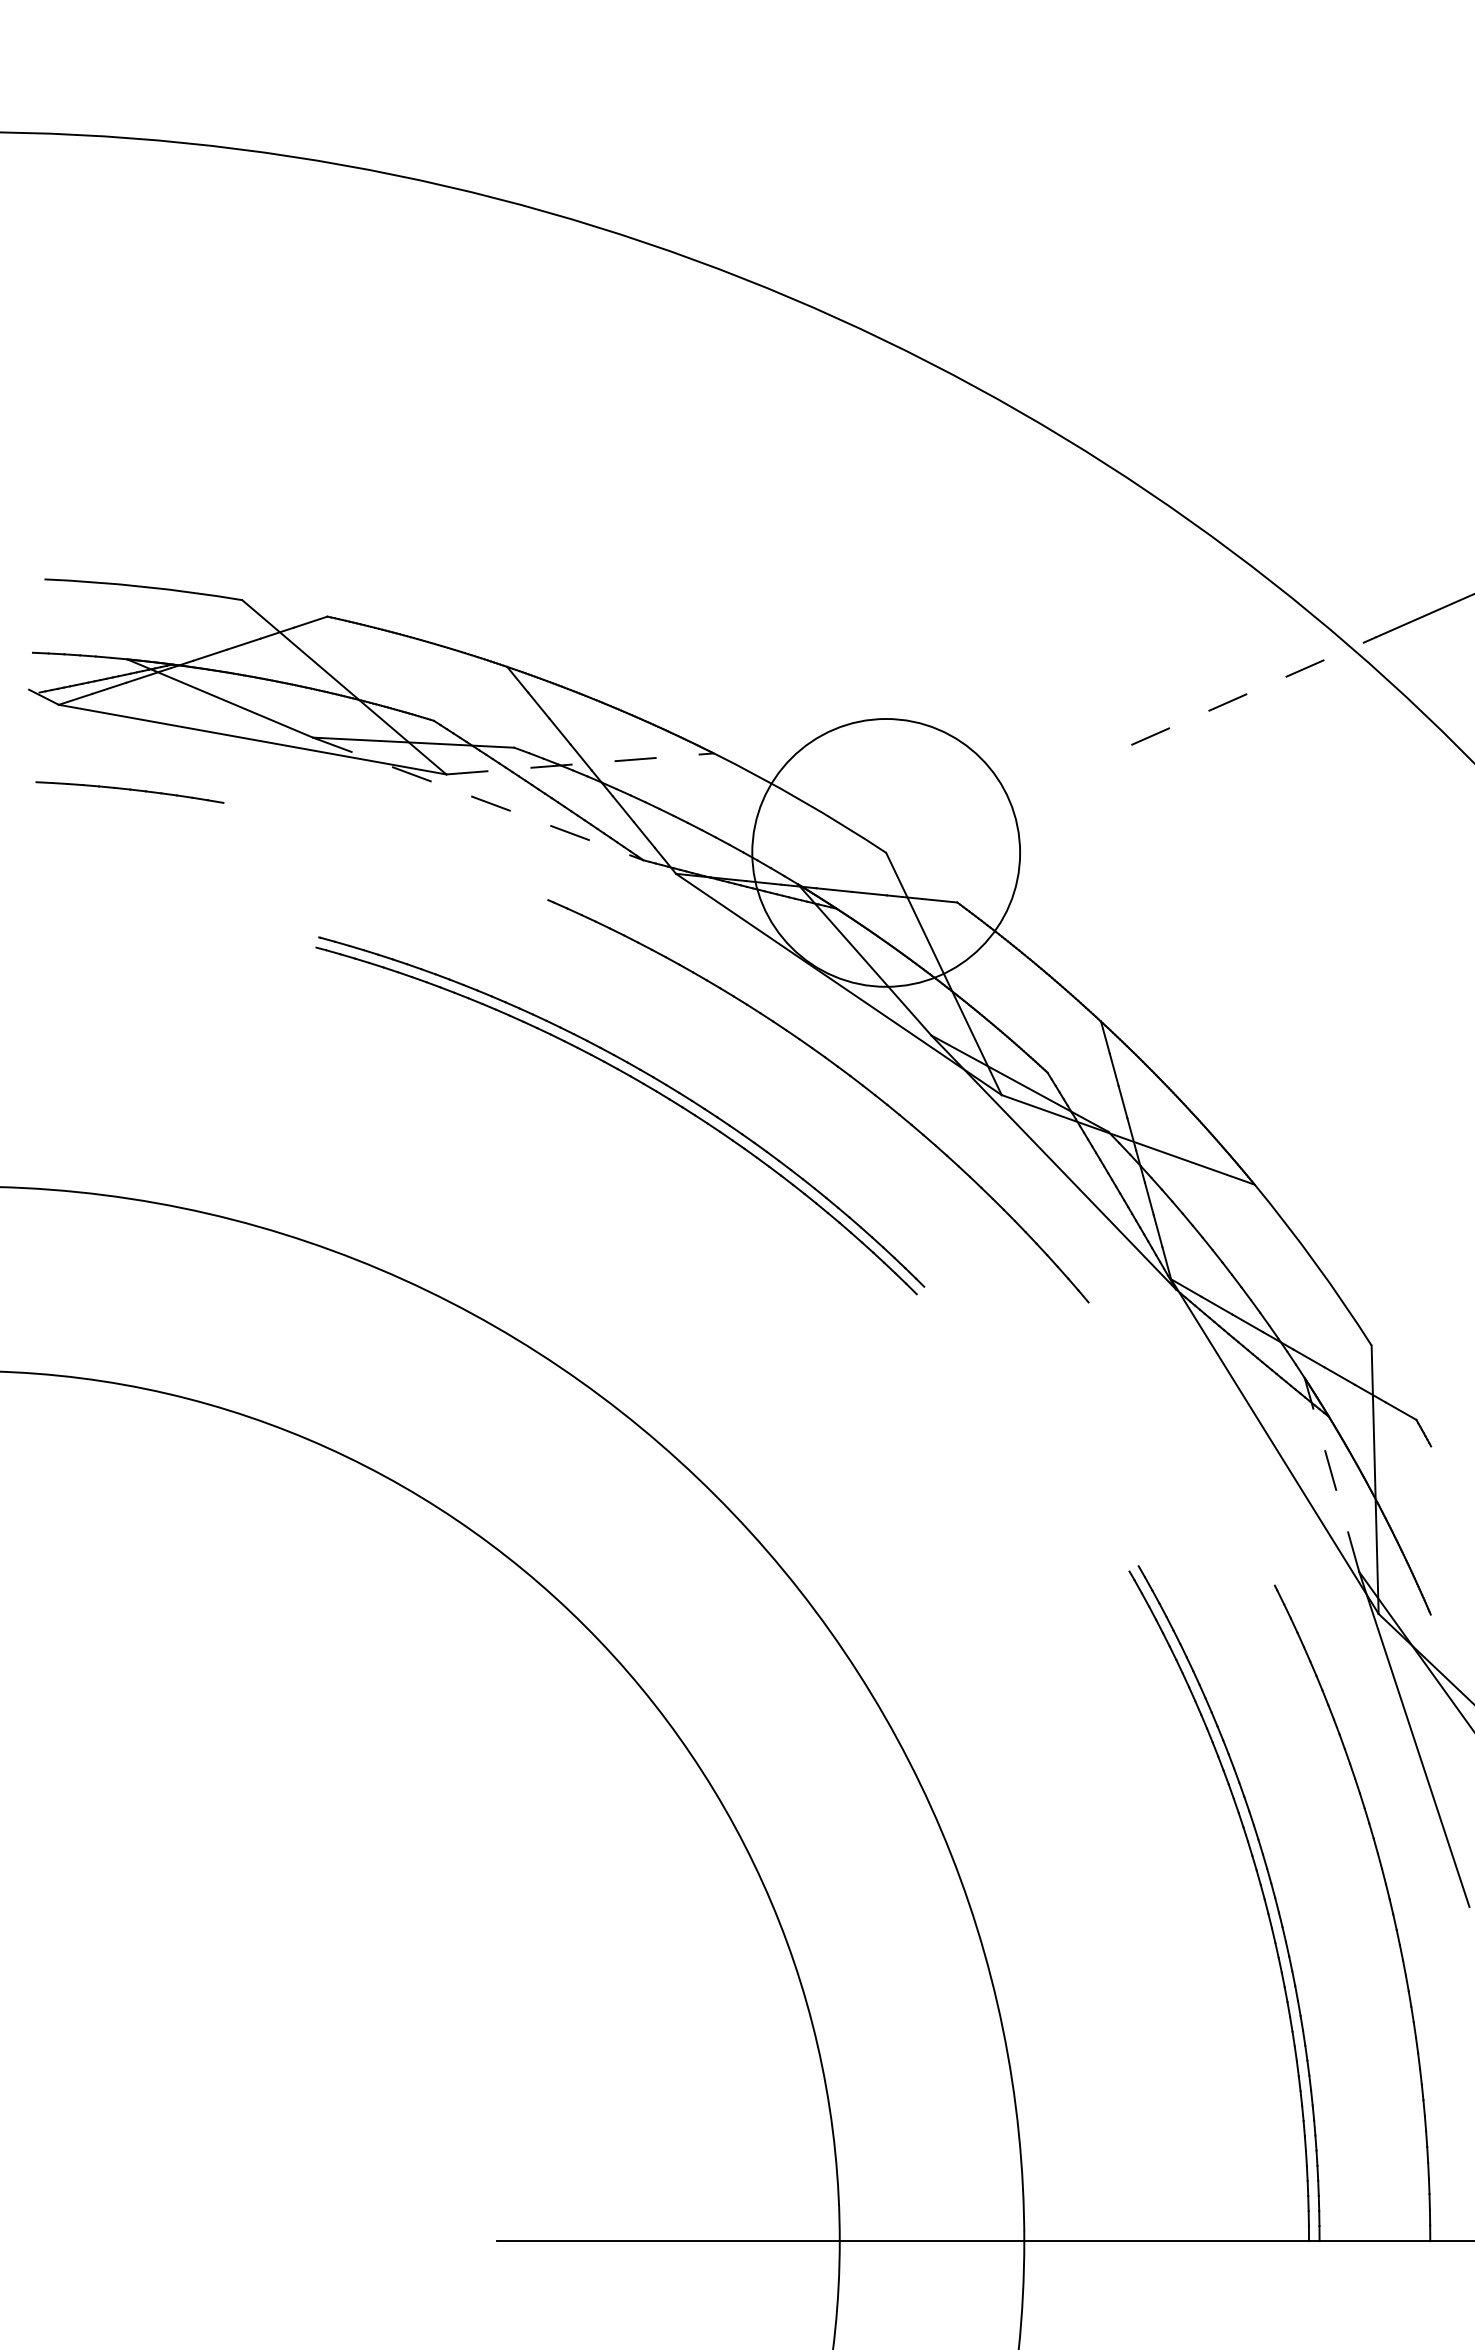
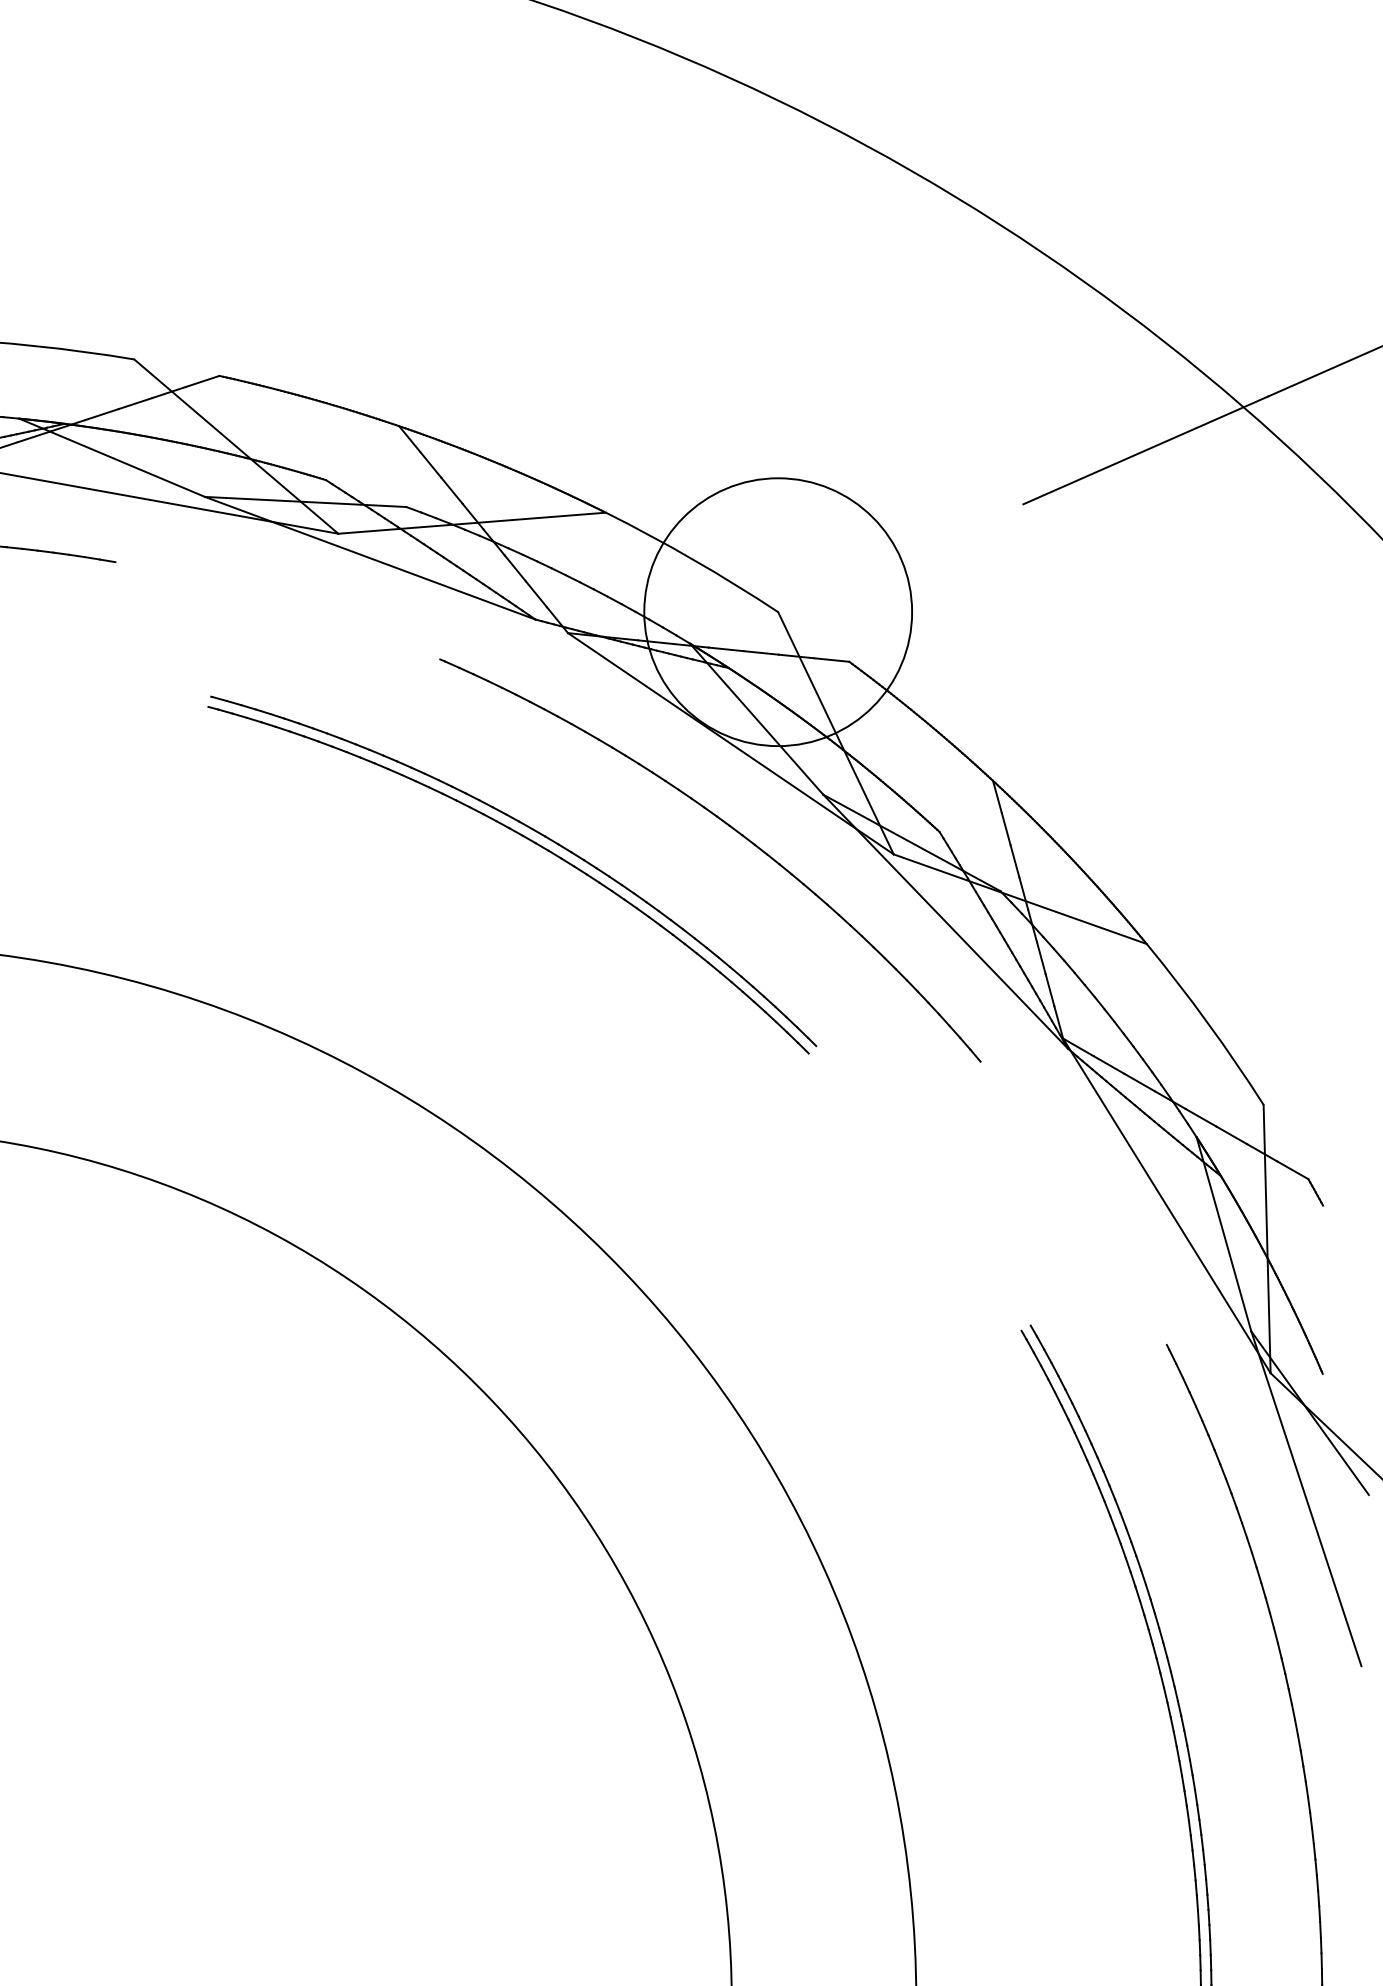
line: (1253, 691) -> (1145, 450), dashed -> solid
line: (580, 763) -> (472, 522), dashed -> solid
line: (478, 799) -> (370, 558), dashed -> solid
line: (1331, 1474) -> (1223, 1233), dashed -> solid

